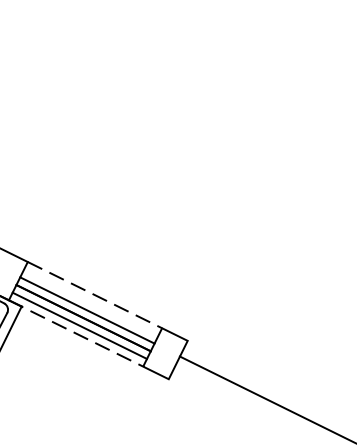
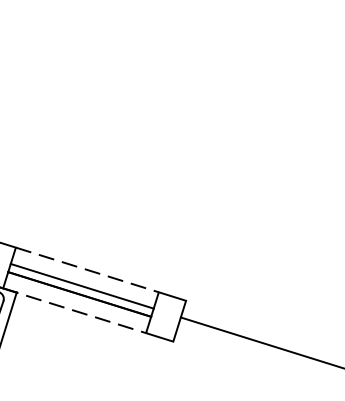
line: (79, 325) -> (76, 302), removed

